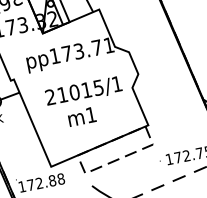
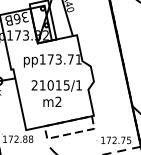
text: (91, 114) -> (58, 101), m1 -> m2

